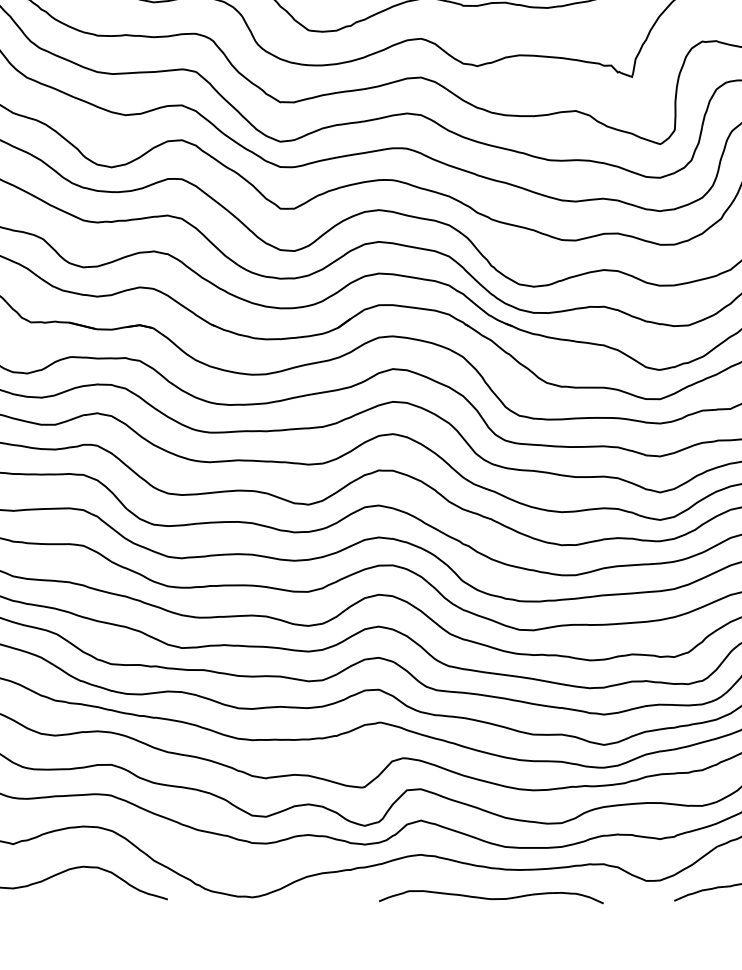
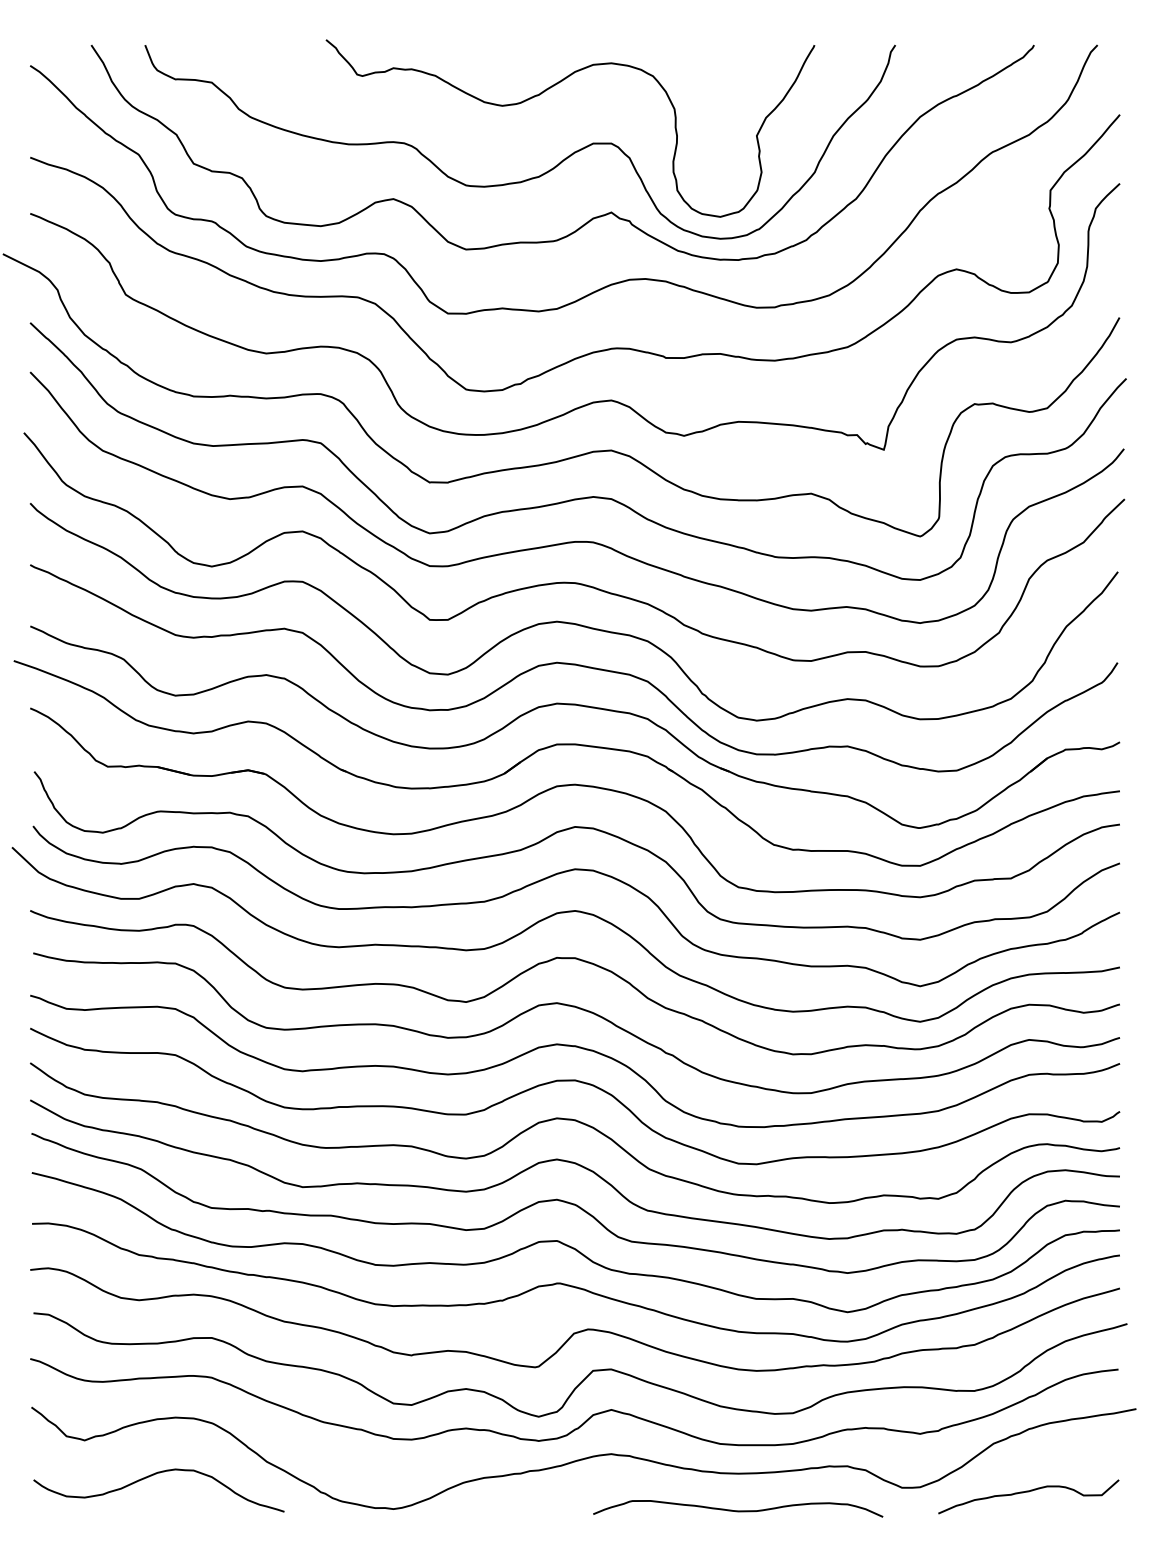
curve: (491, 898) -> (738, 1510), moved

